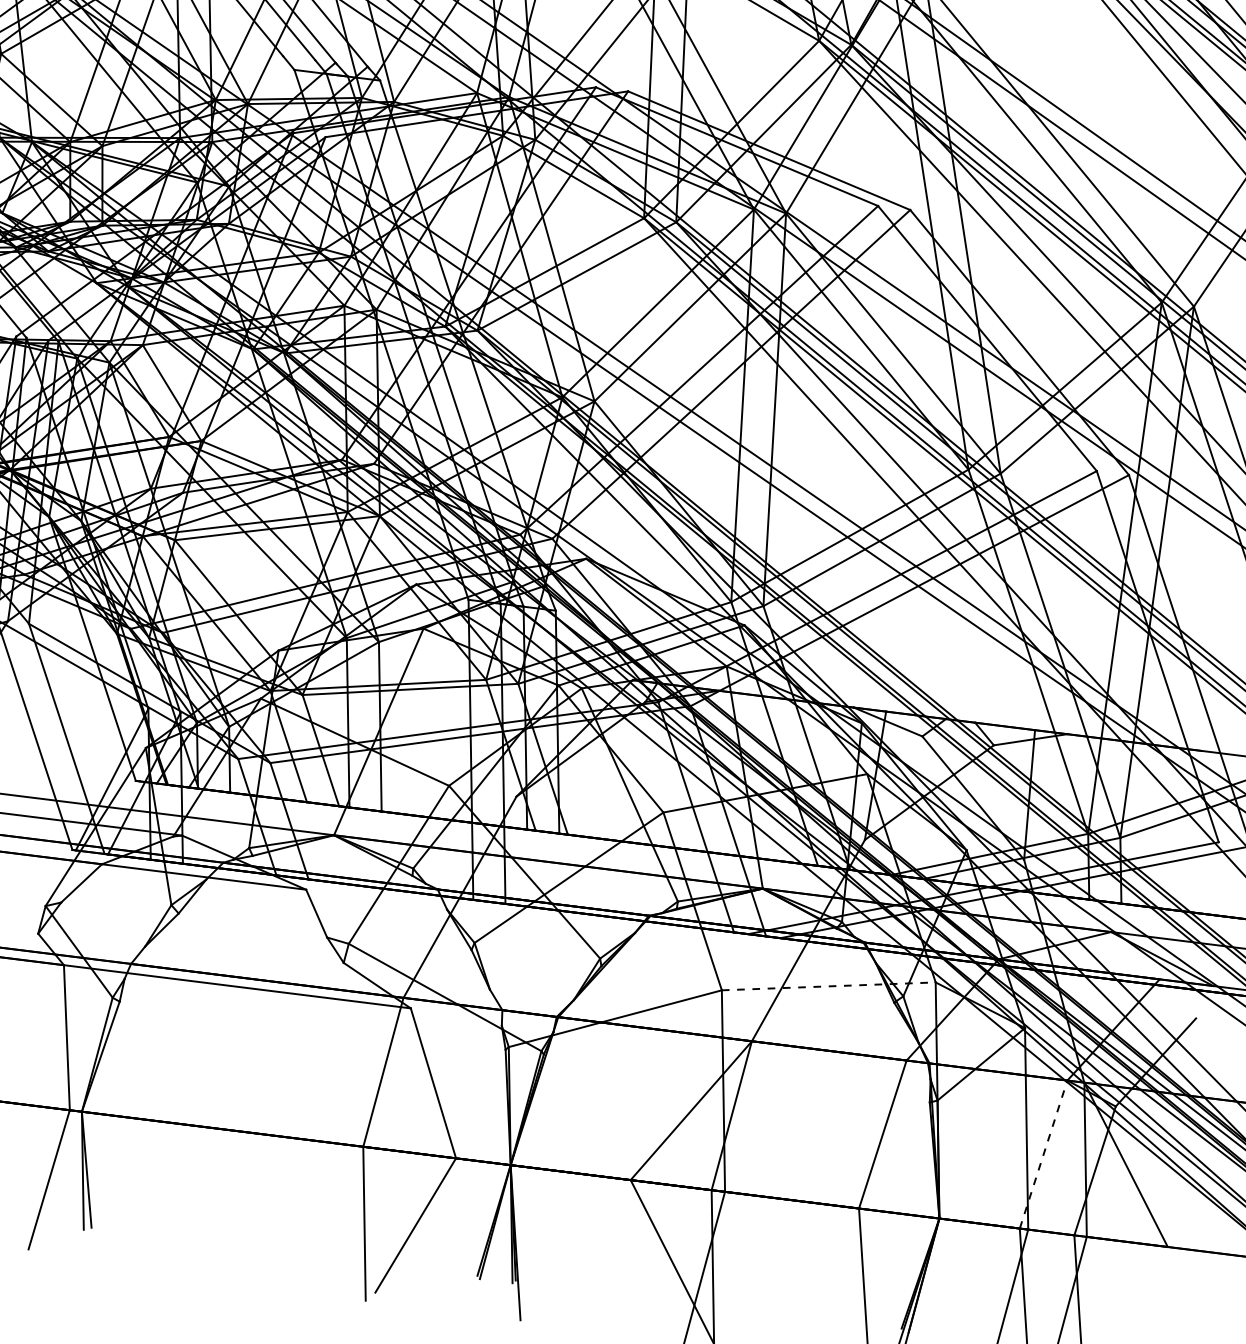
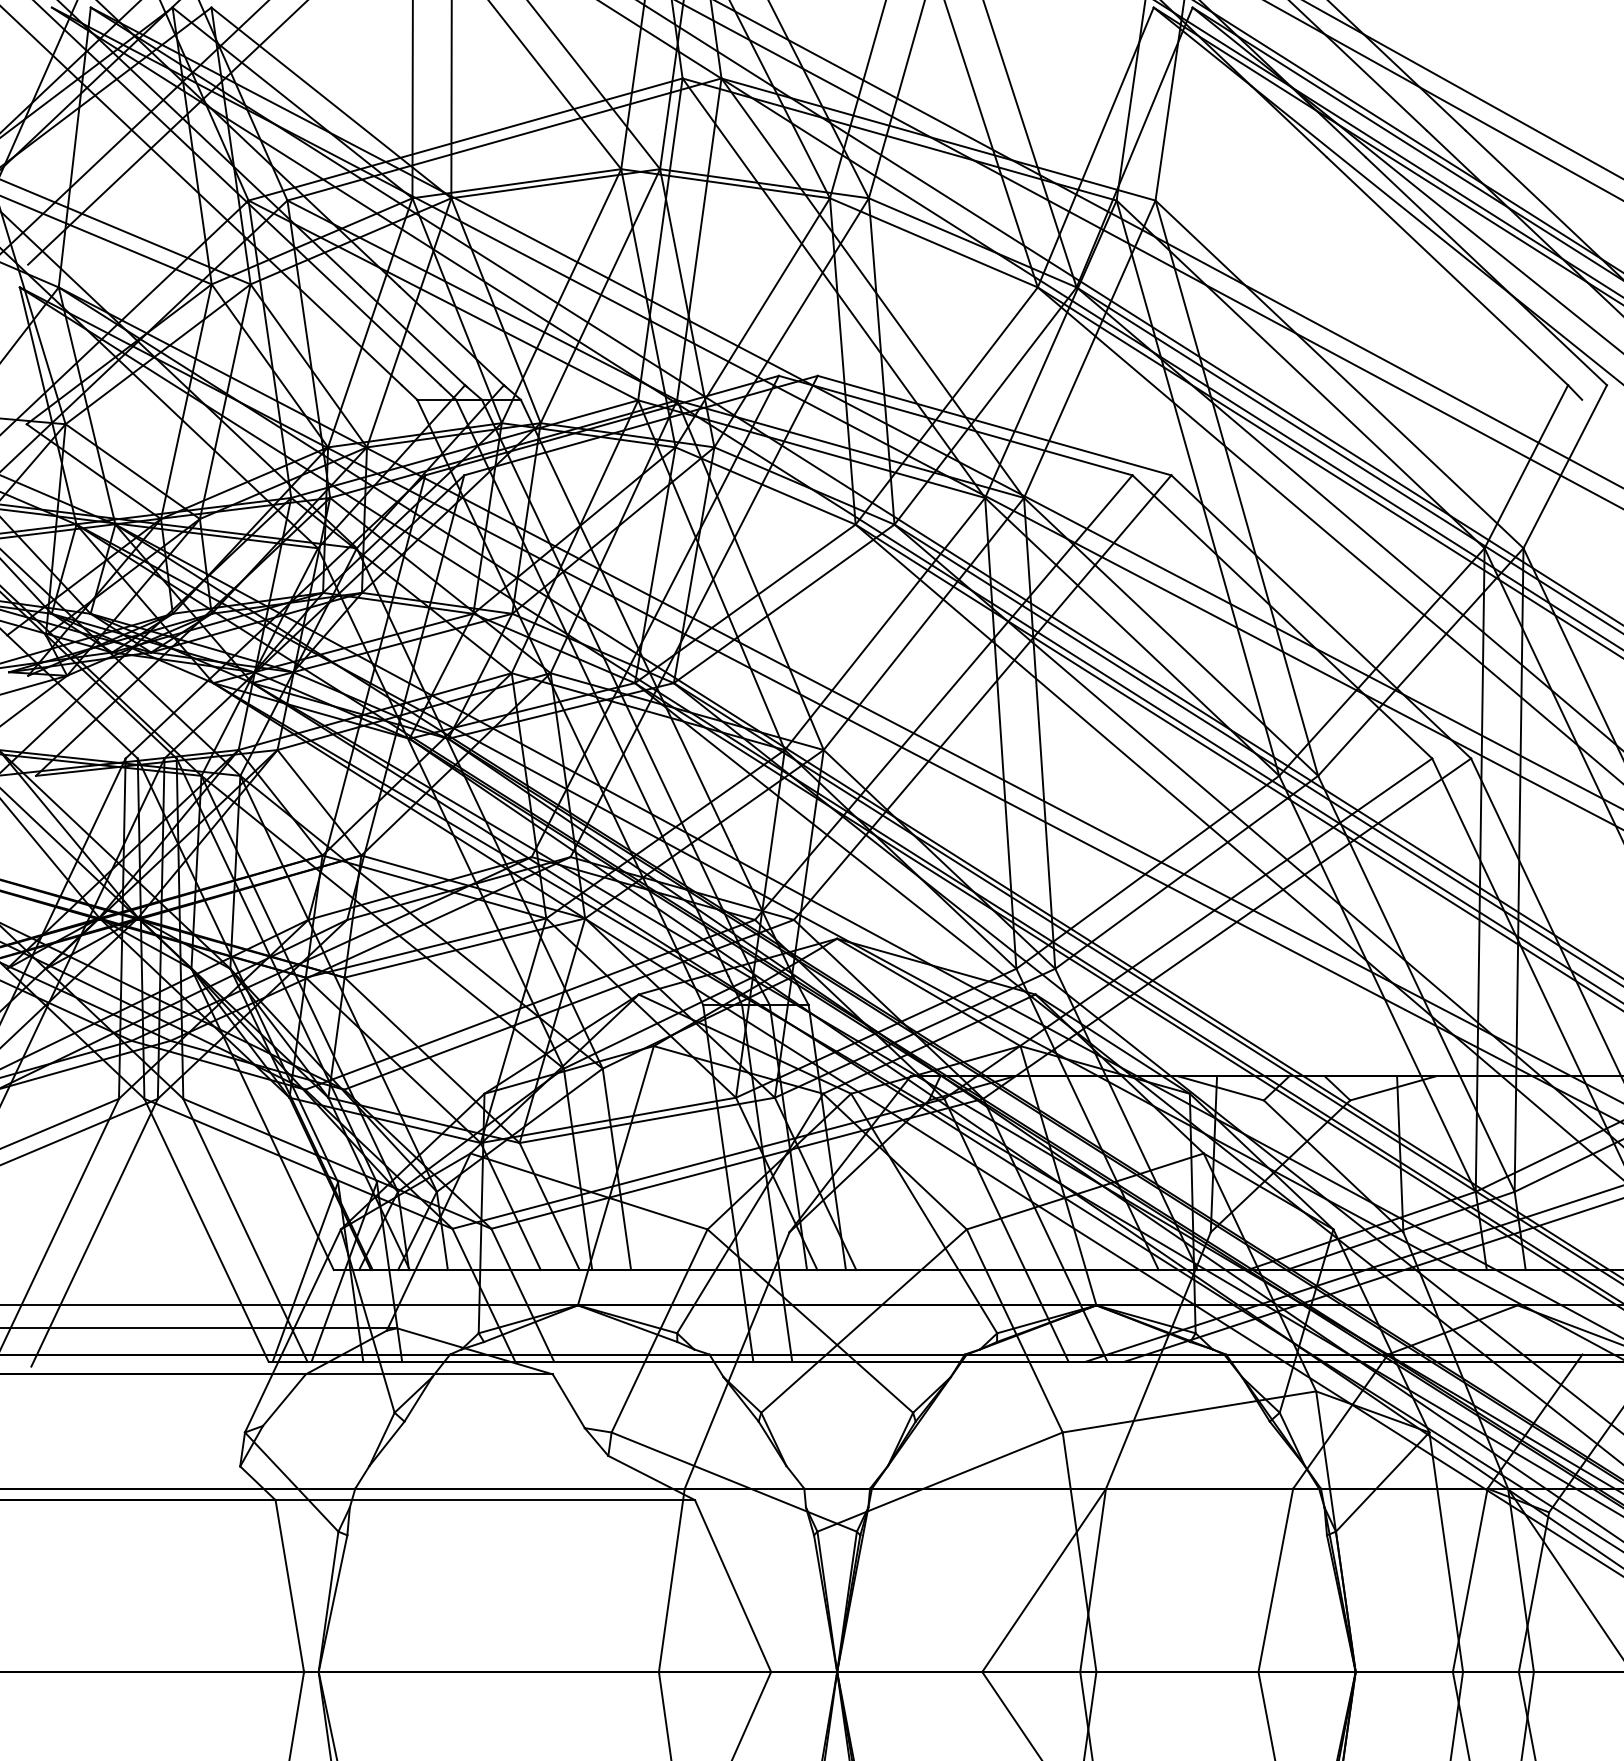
line: (828, 986) -> (1189, 1411), dashed -> solid
line: (1043, 1153) -> (1470, 1579), dashed -> solid

